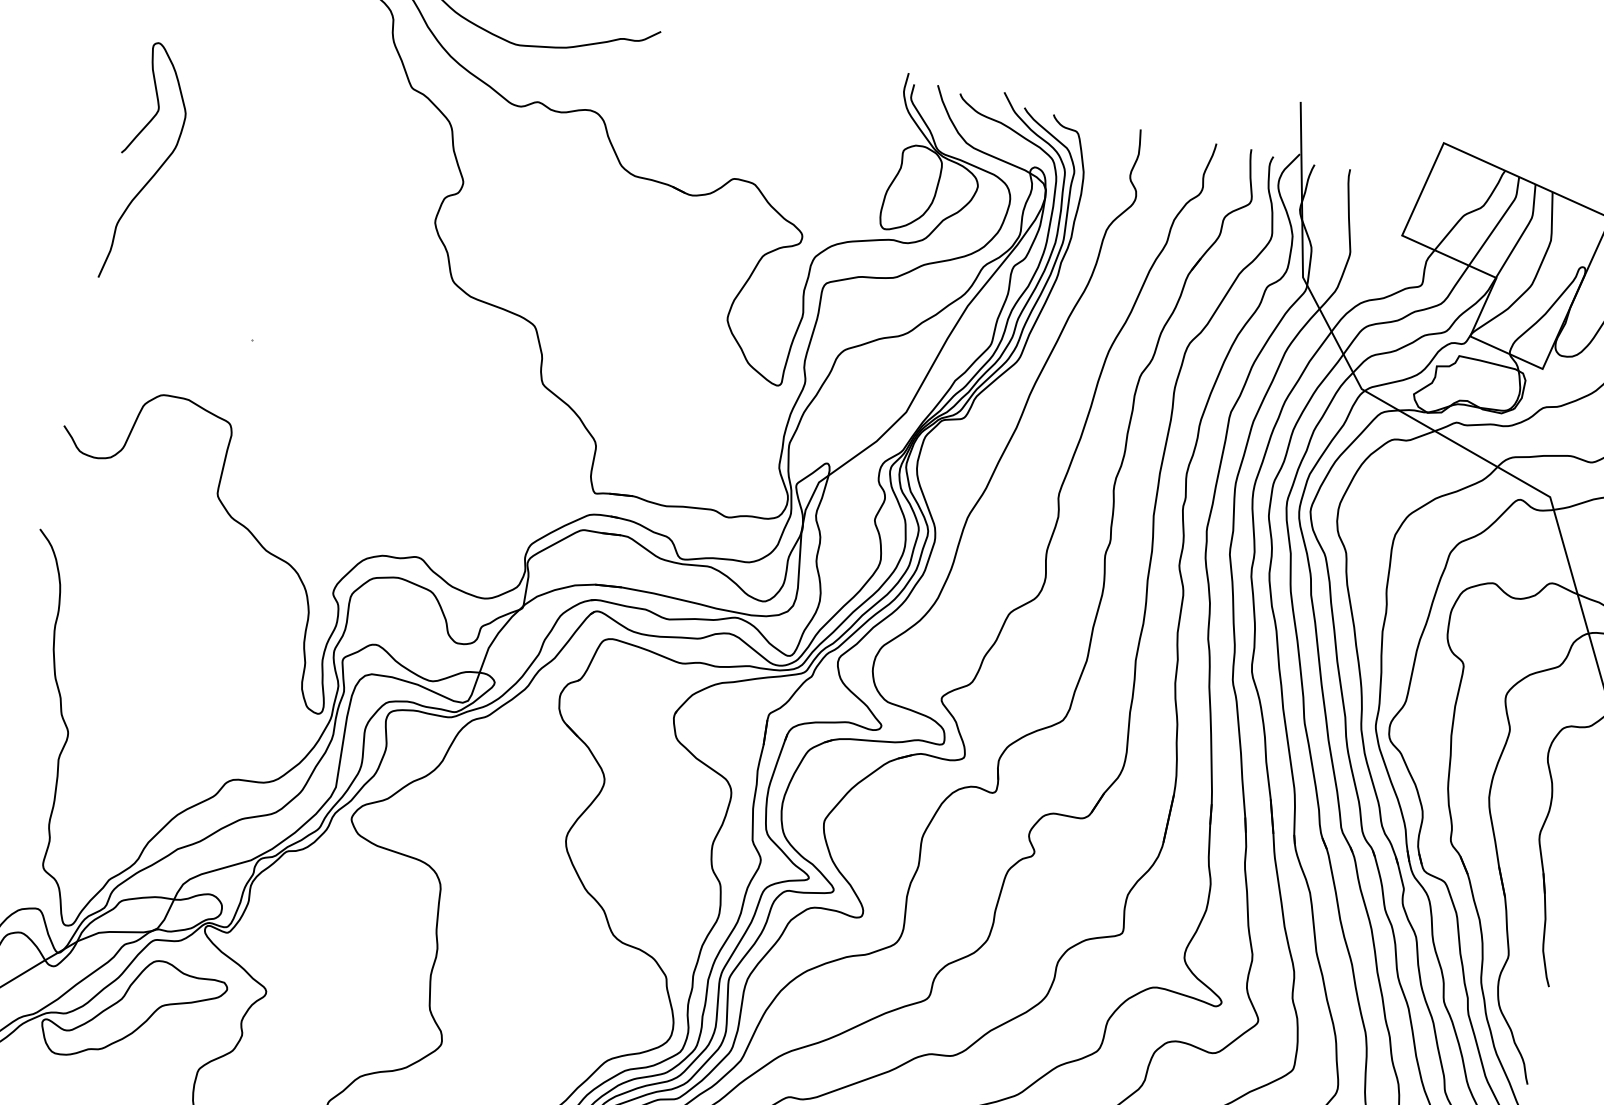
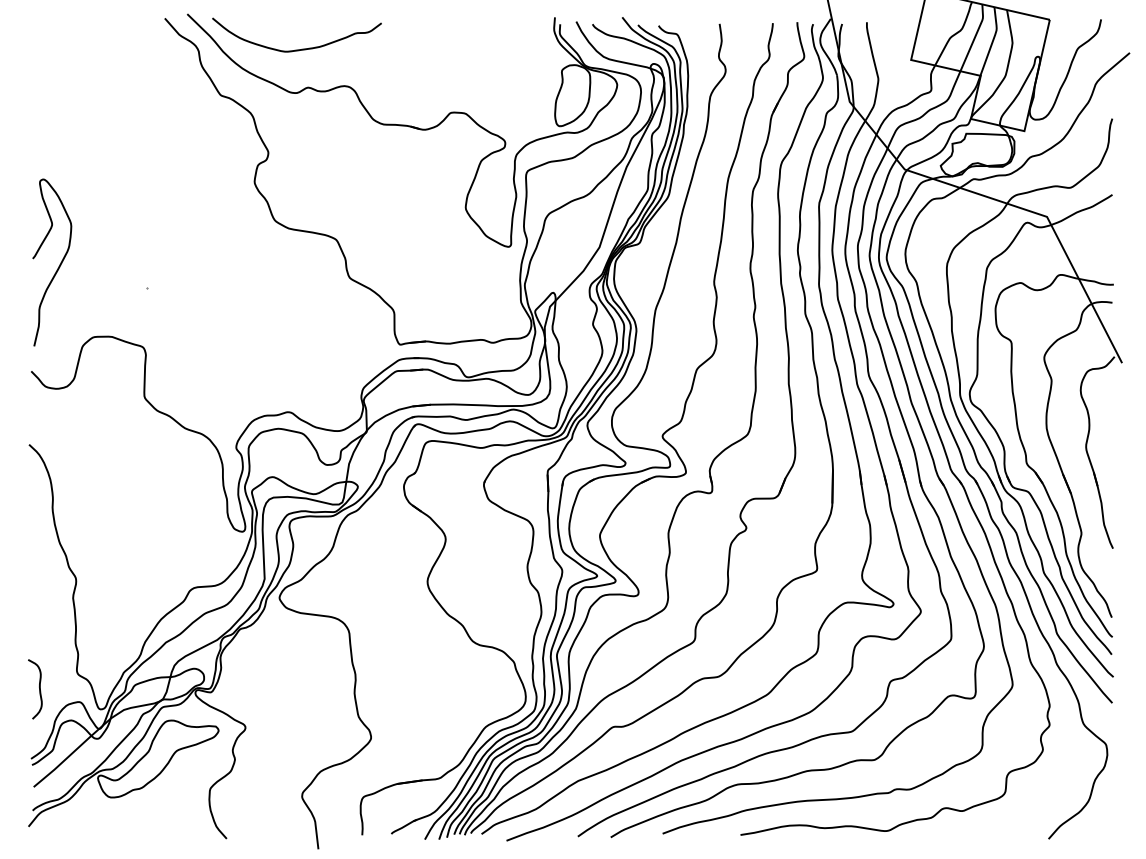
curve: (155, 171) -> (58, 266), moved

